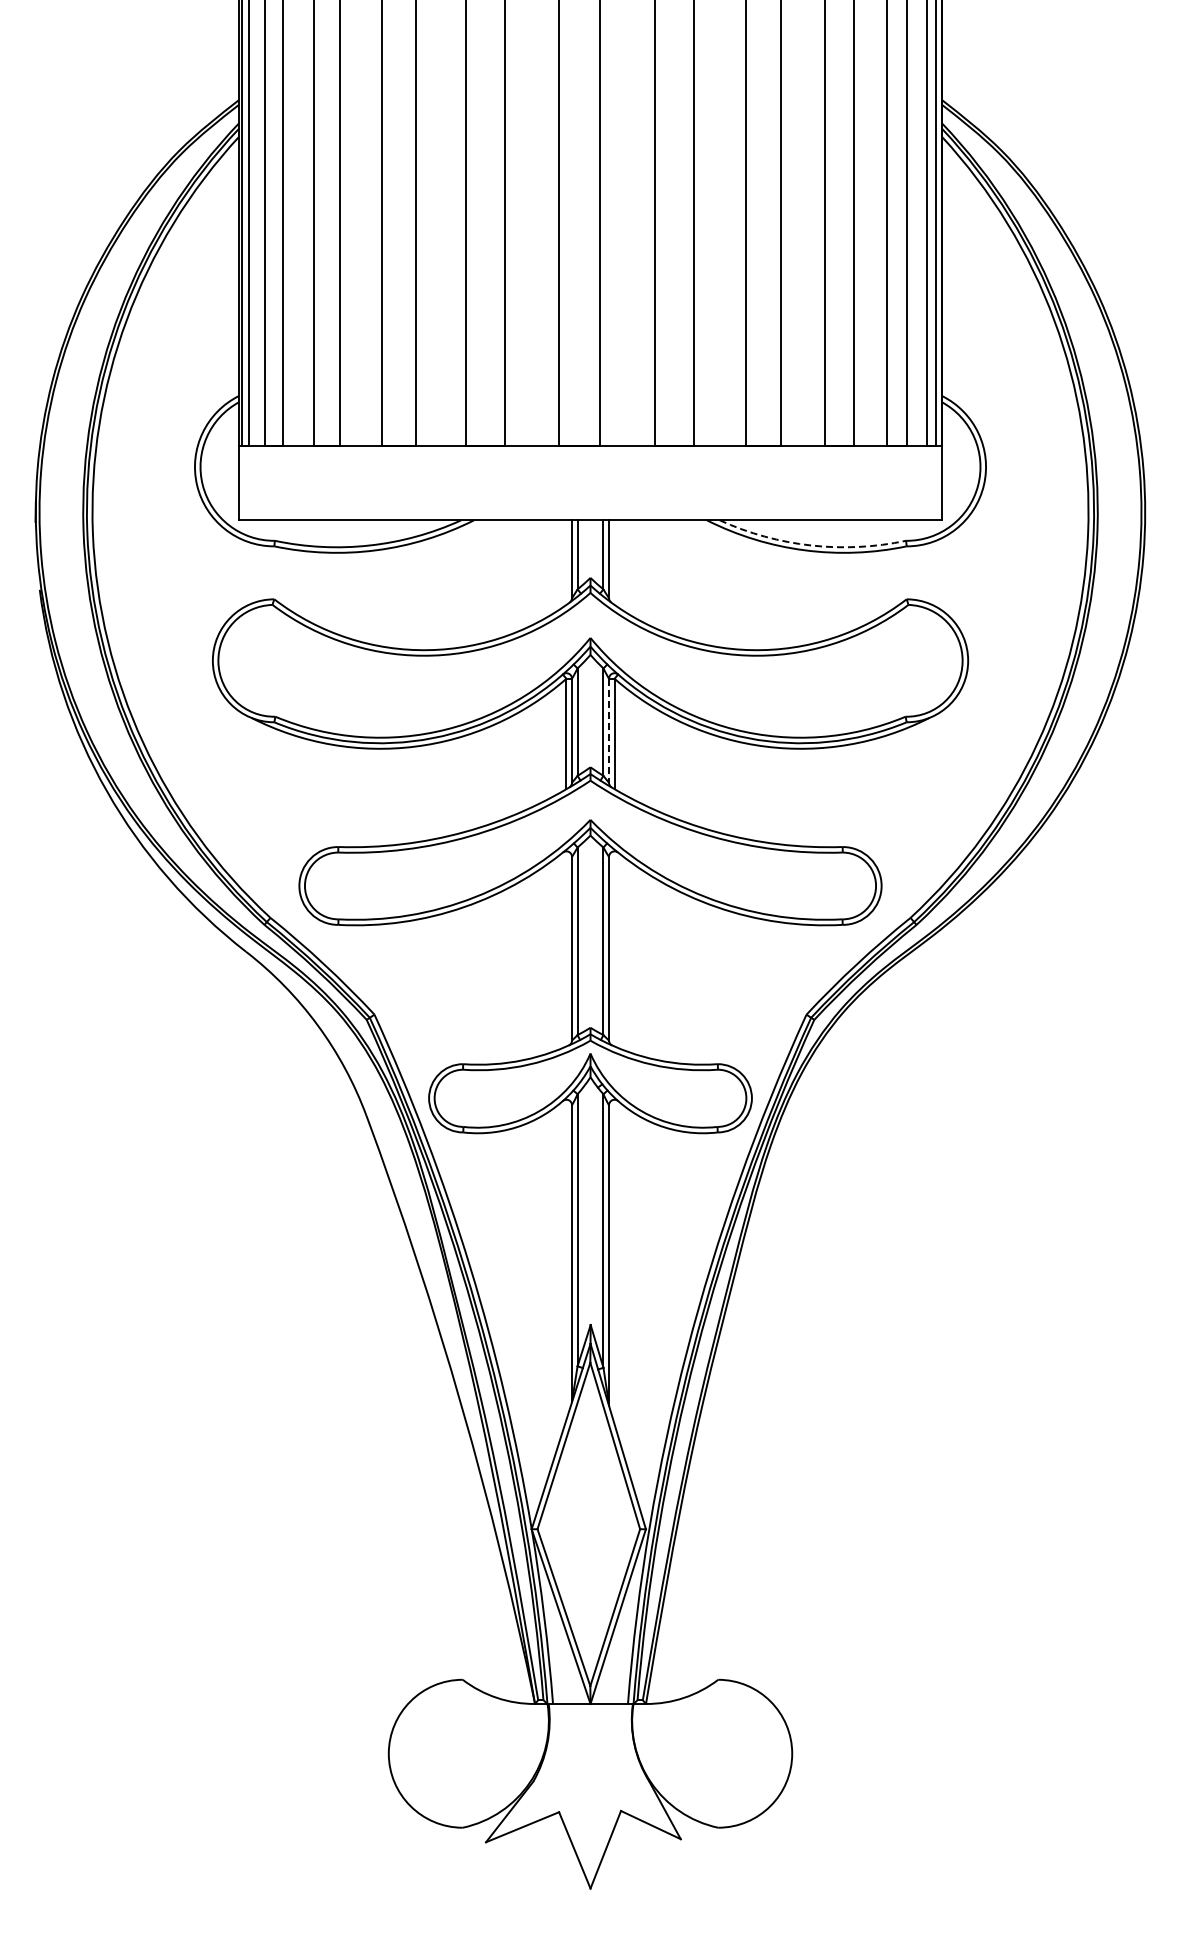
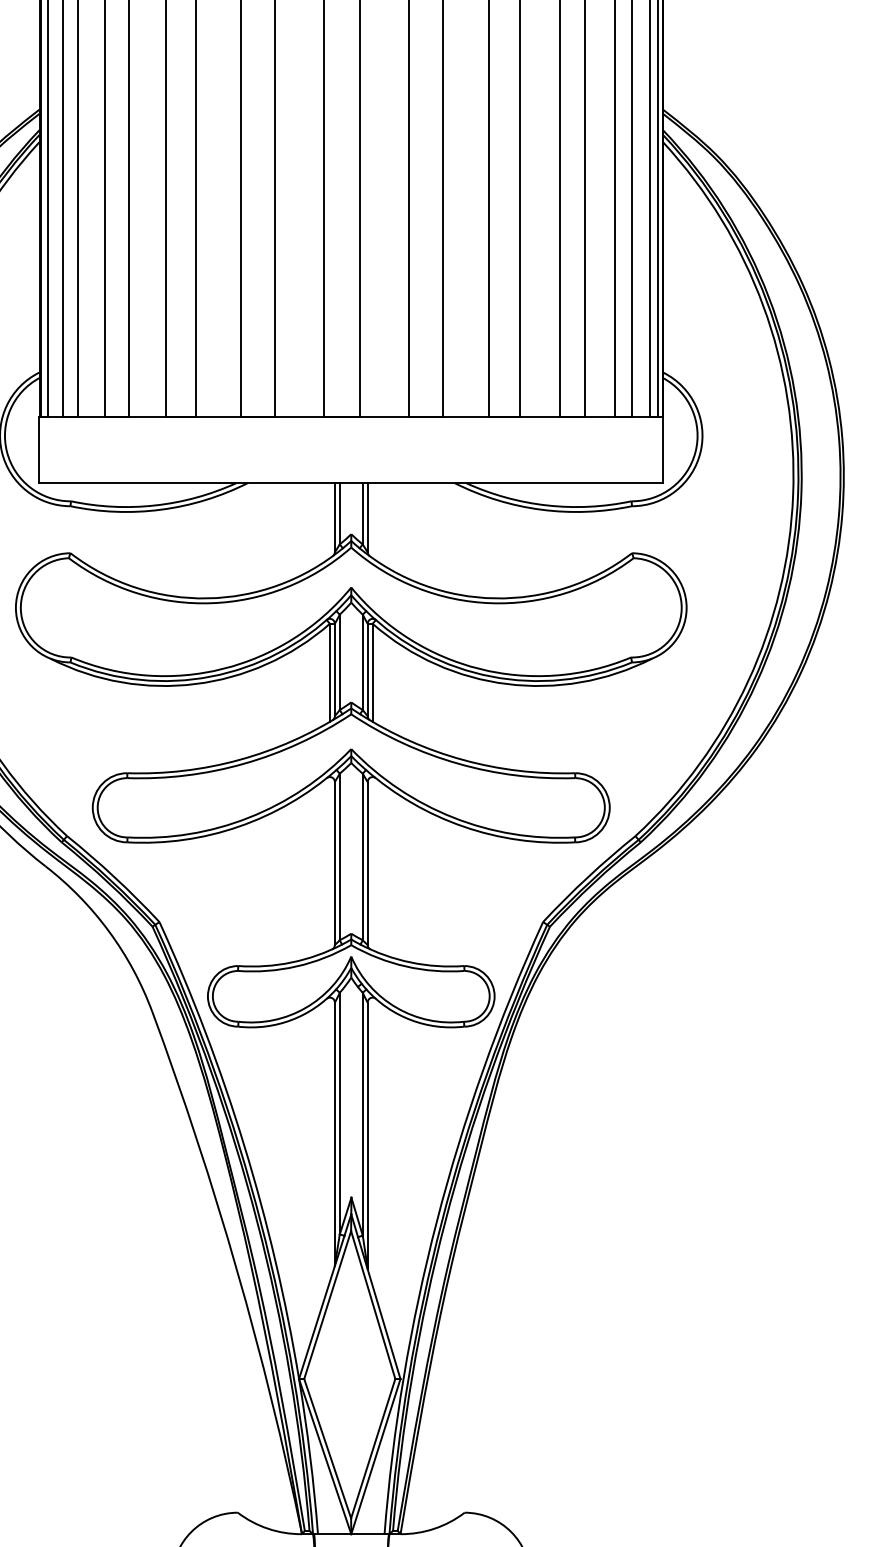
arc: (811, 545) -> (547, 505), dashed -> solid
line: (609, 730) -> (368, 669), dashed -> solid

